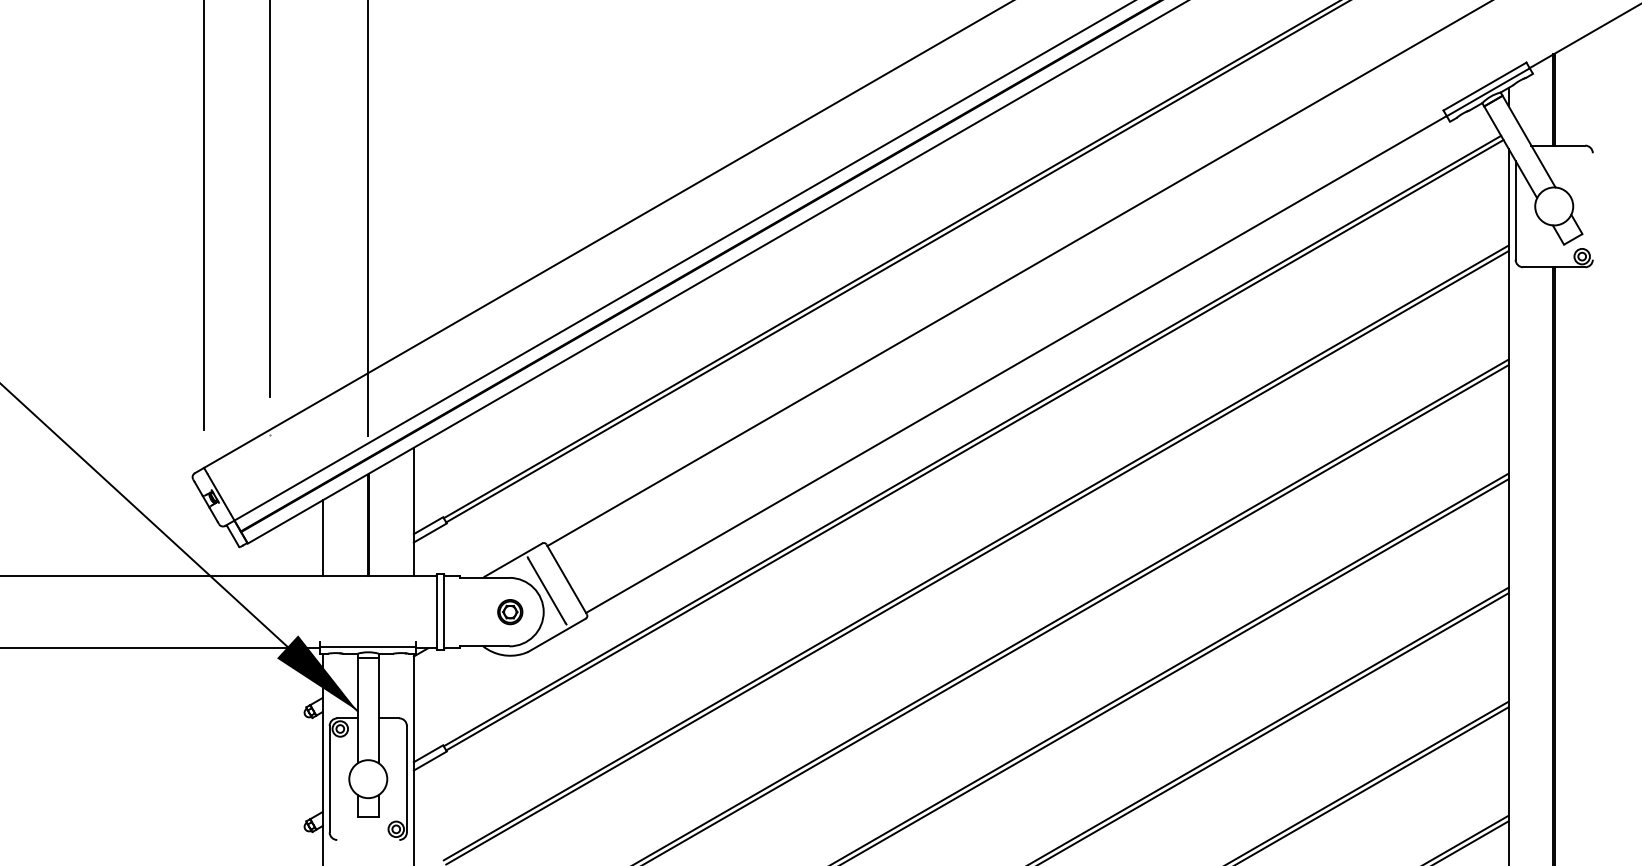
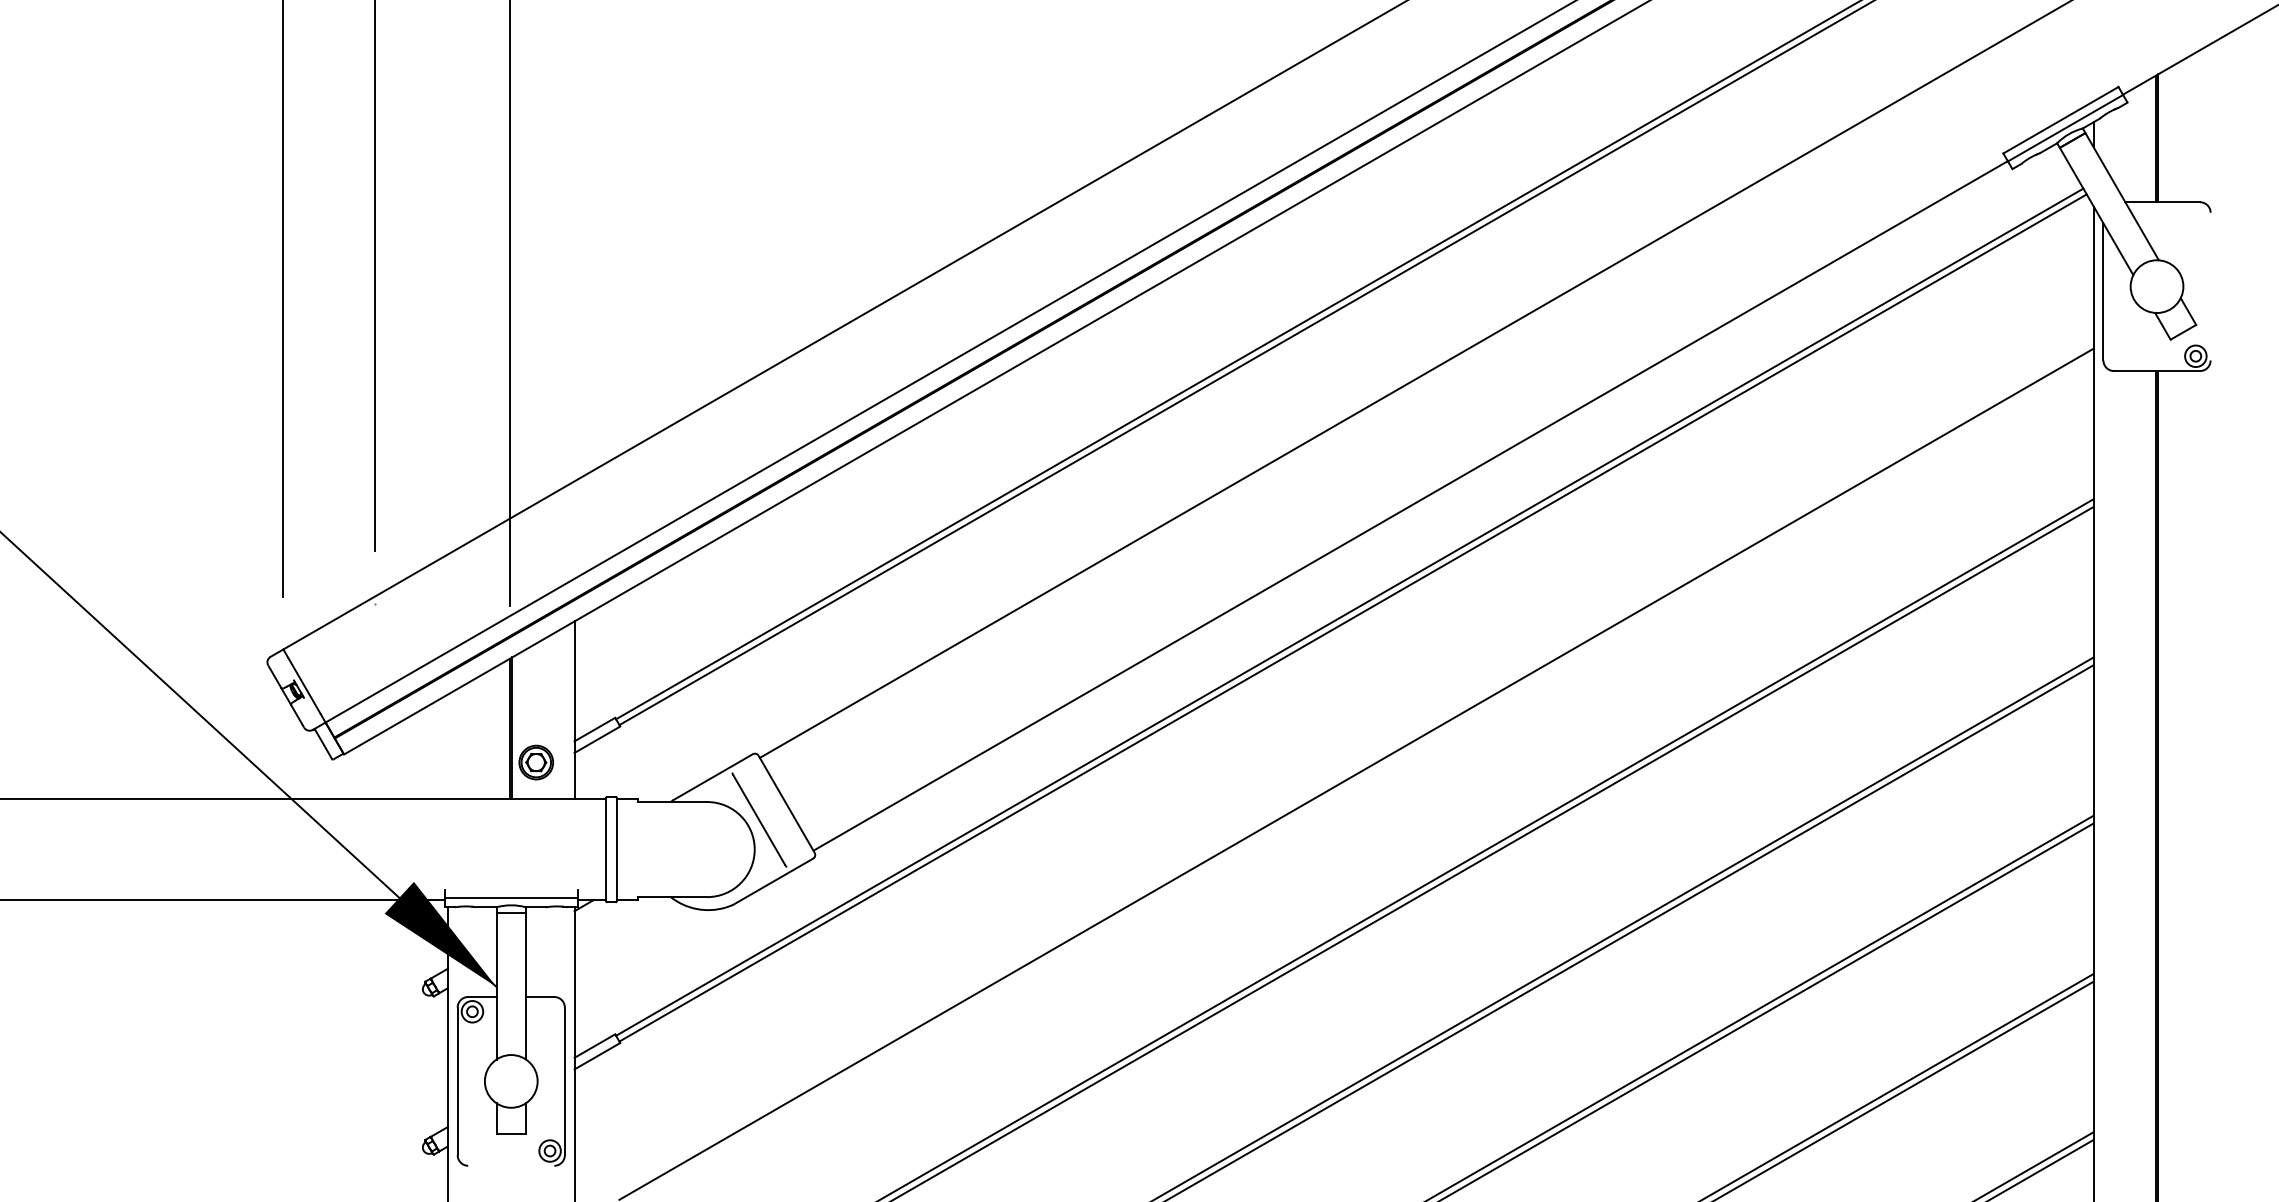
line: (322, 537) -> (447, 746), removed
line: (975, 552) -> (1354, 767), removed
part: (510, 612) -> (536, 762), moved

